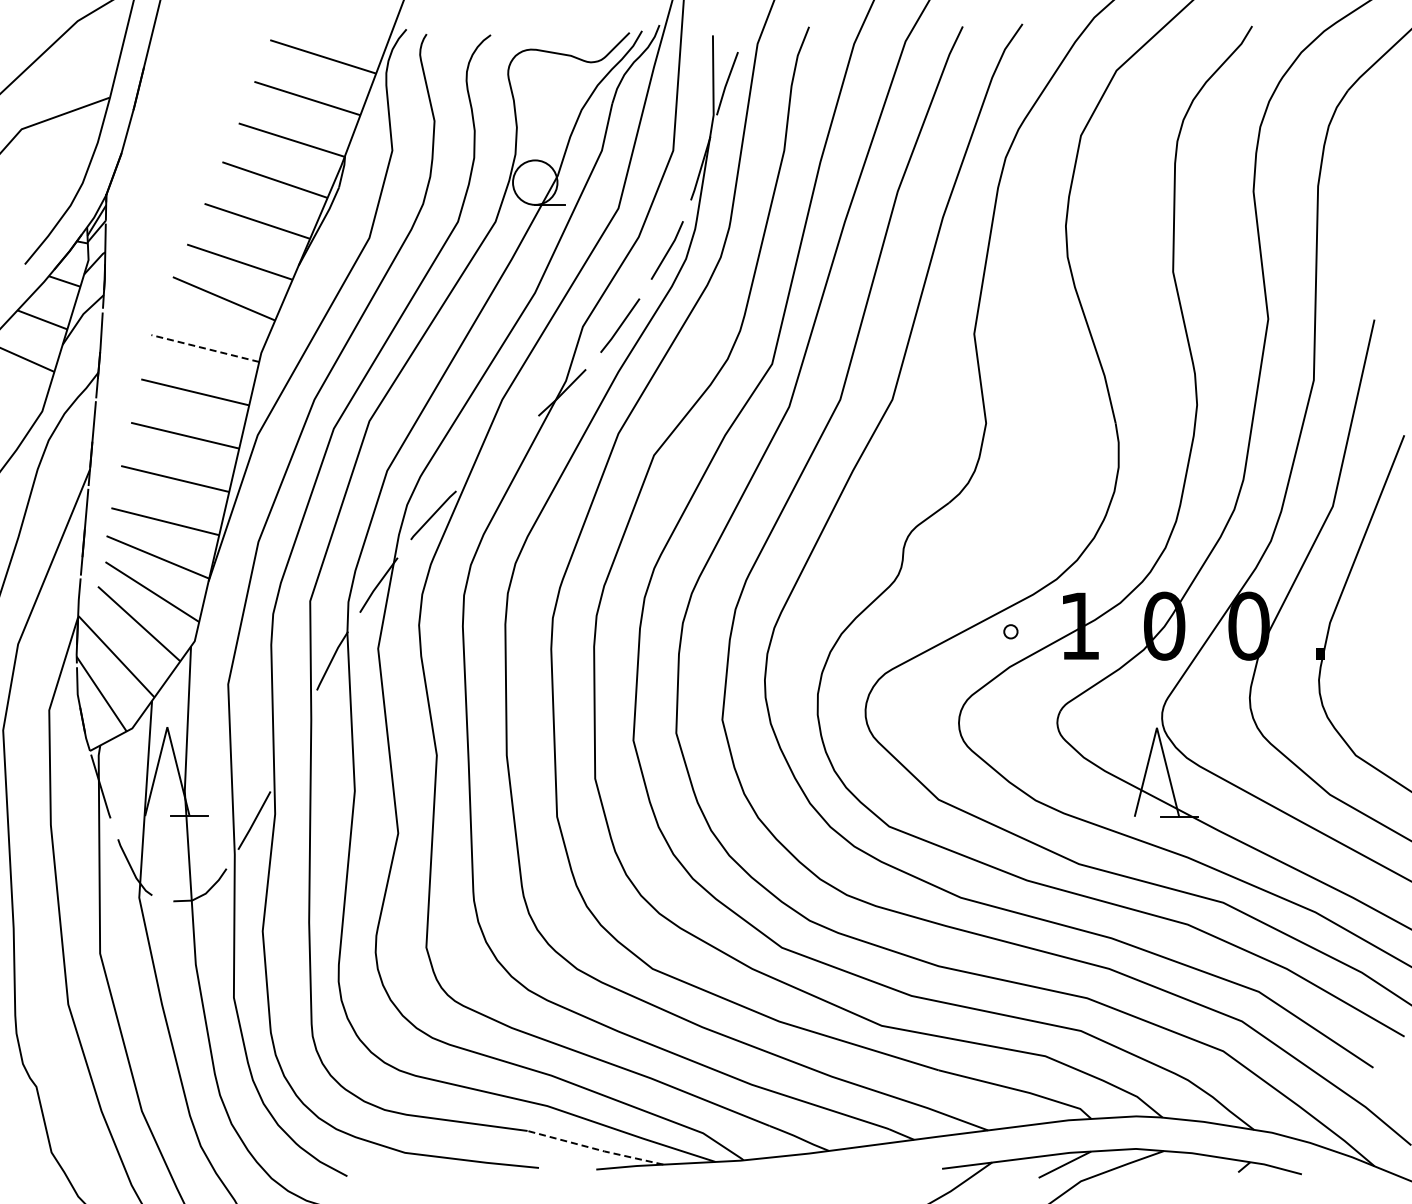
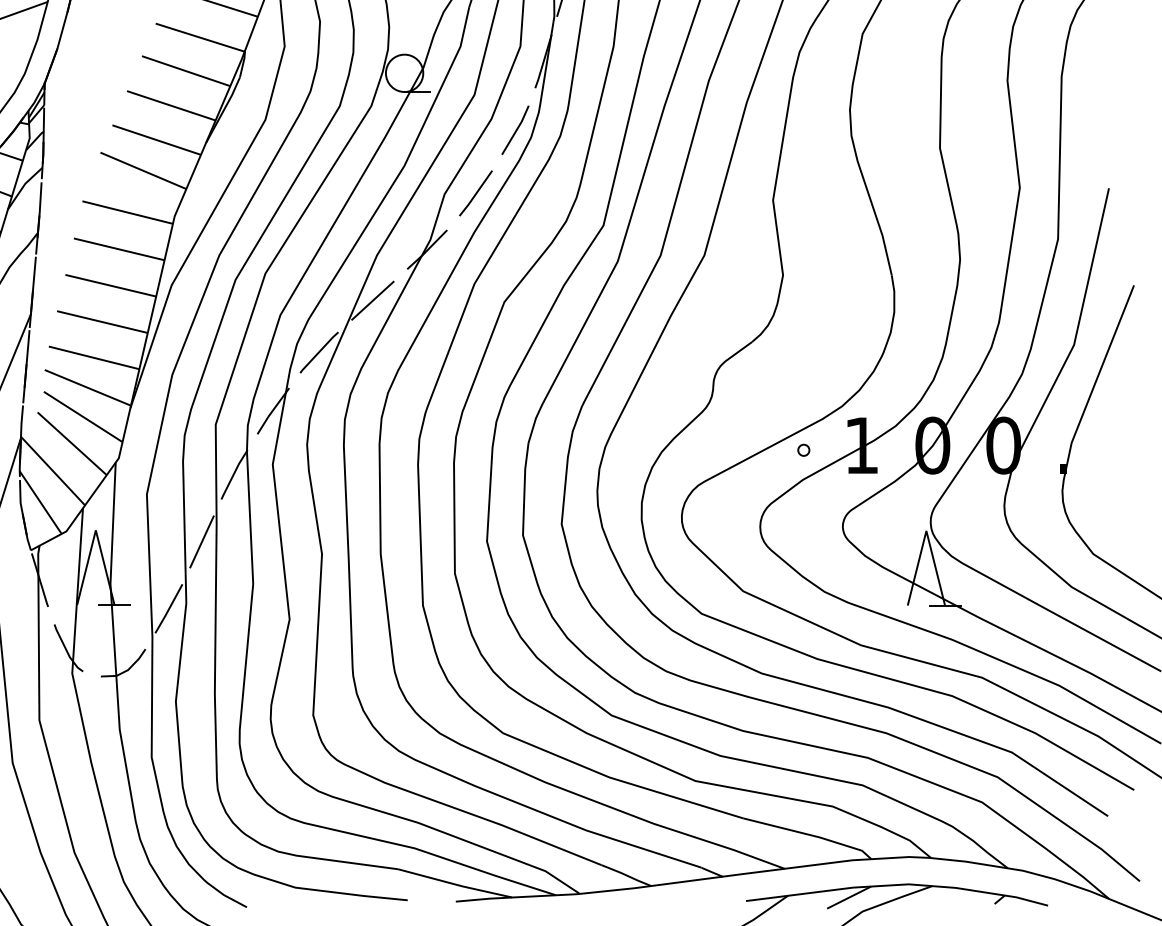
line: (205, 348) -> (127, 212), dashed -> solid
line: (497, 453) -> (372, 300), added
line: (293, 740) -> (201, 541), added
line: (595, 1149) -> (455, 884), dashed -> solid

